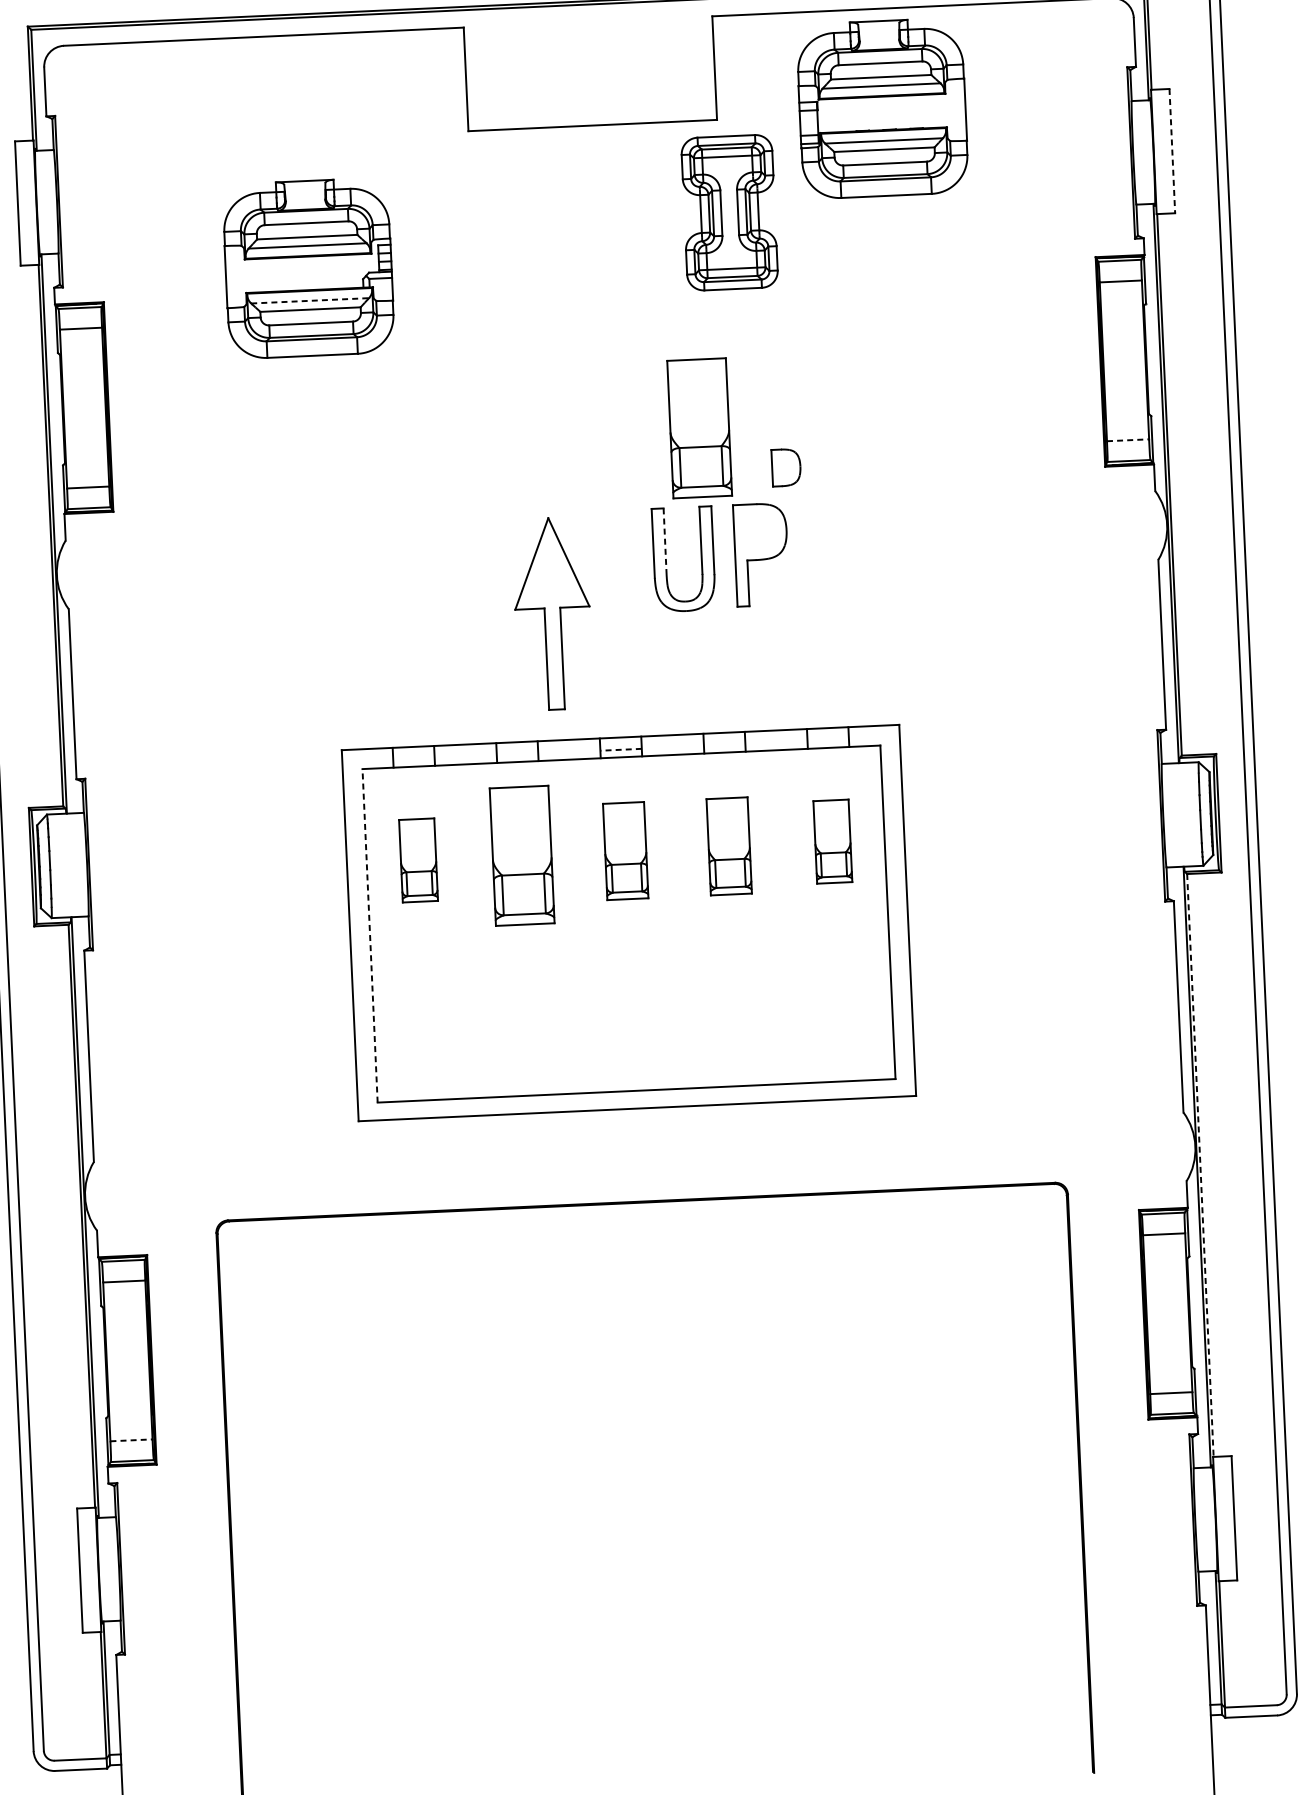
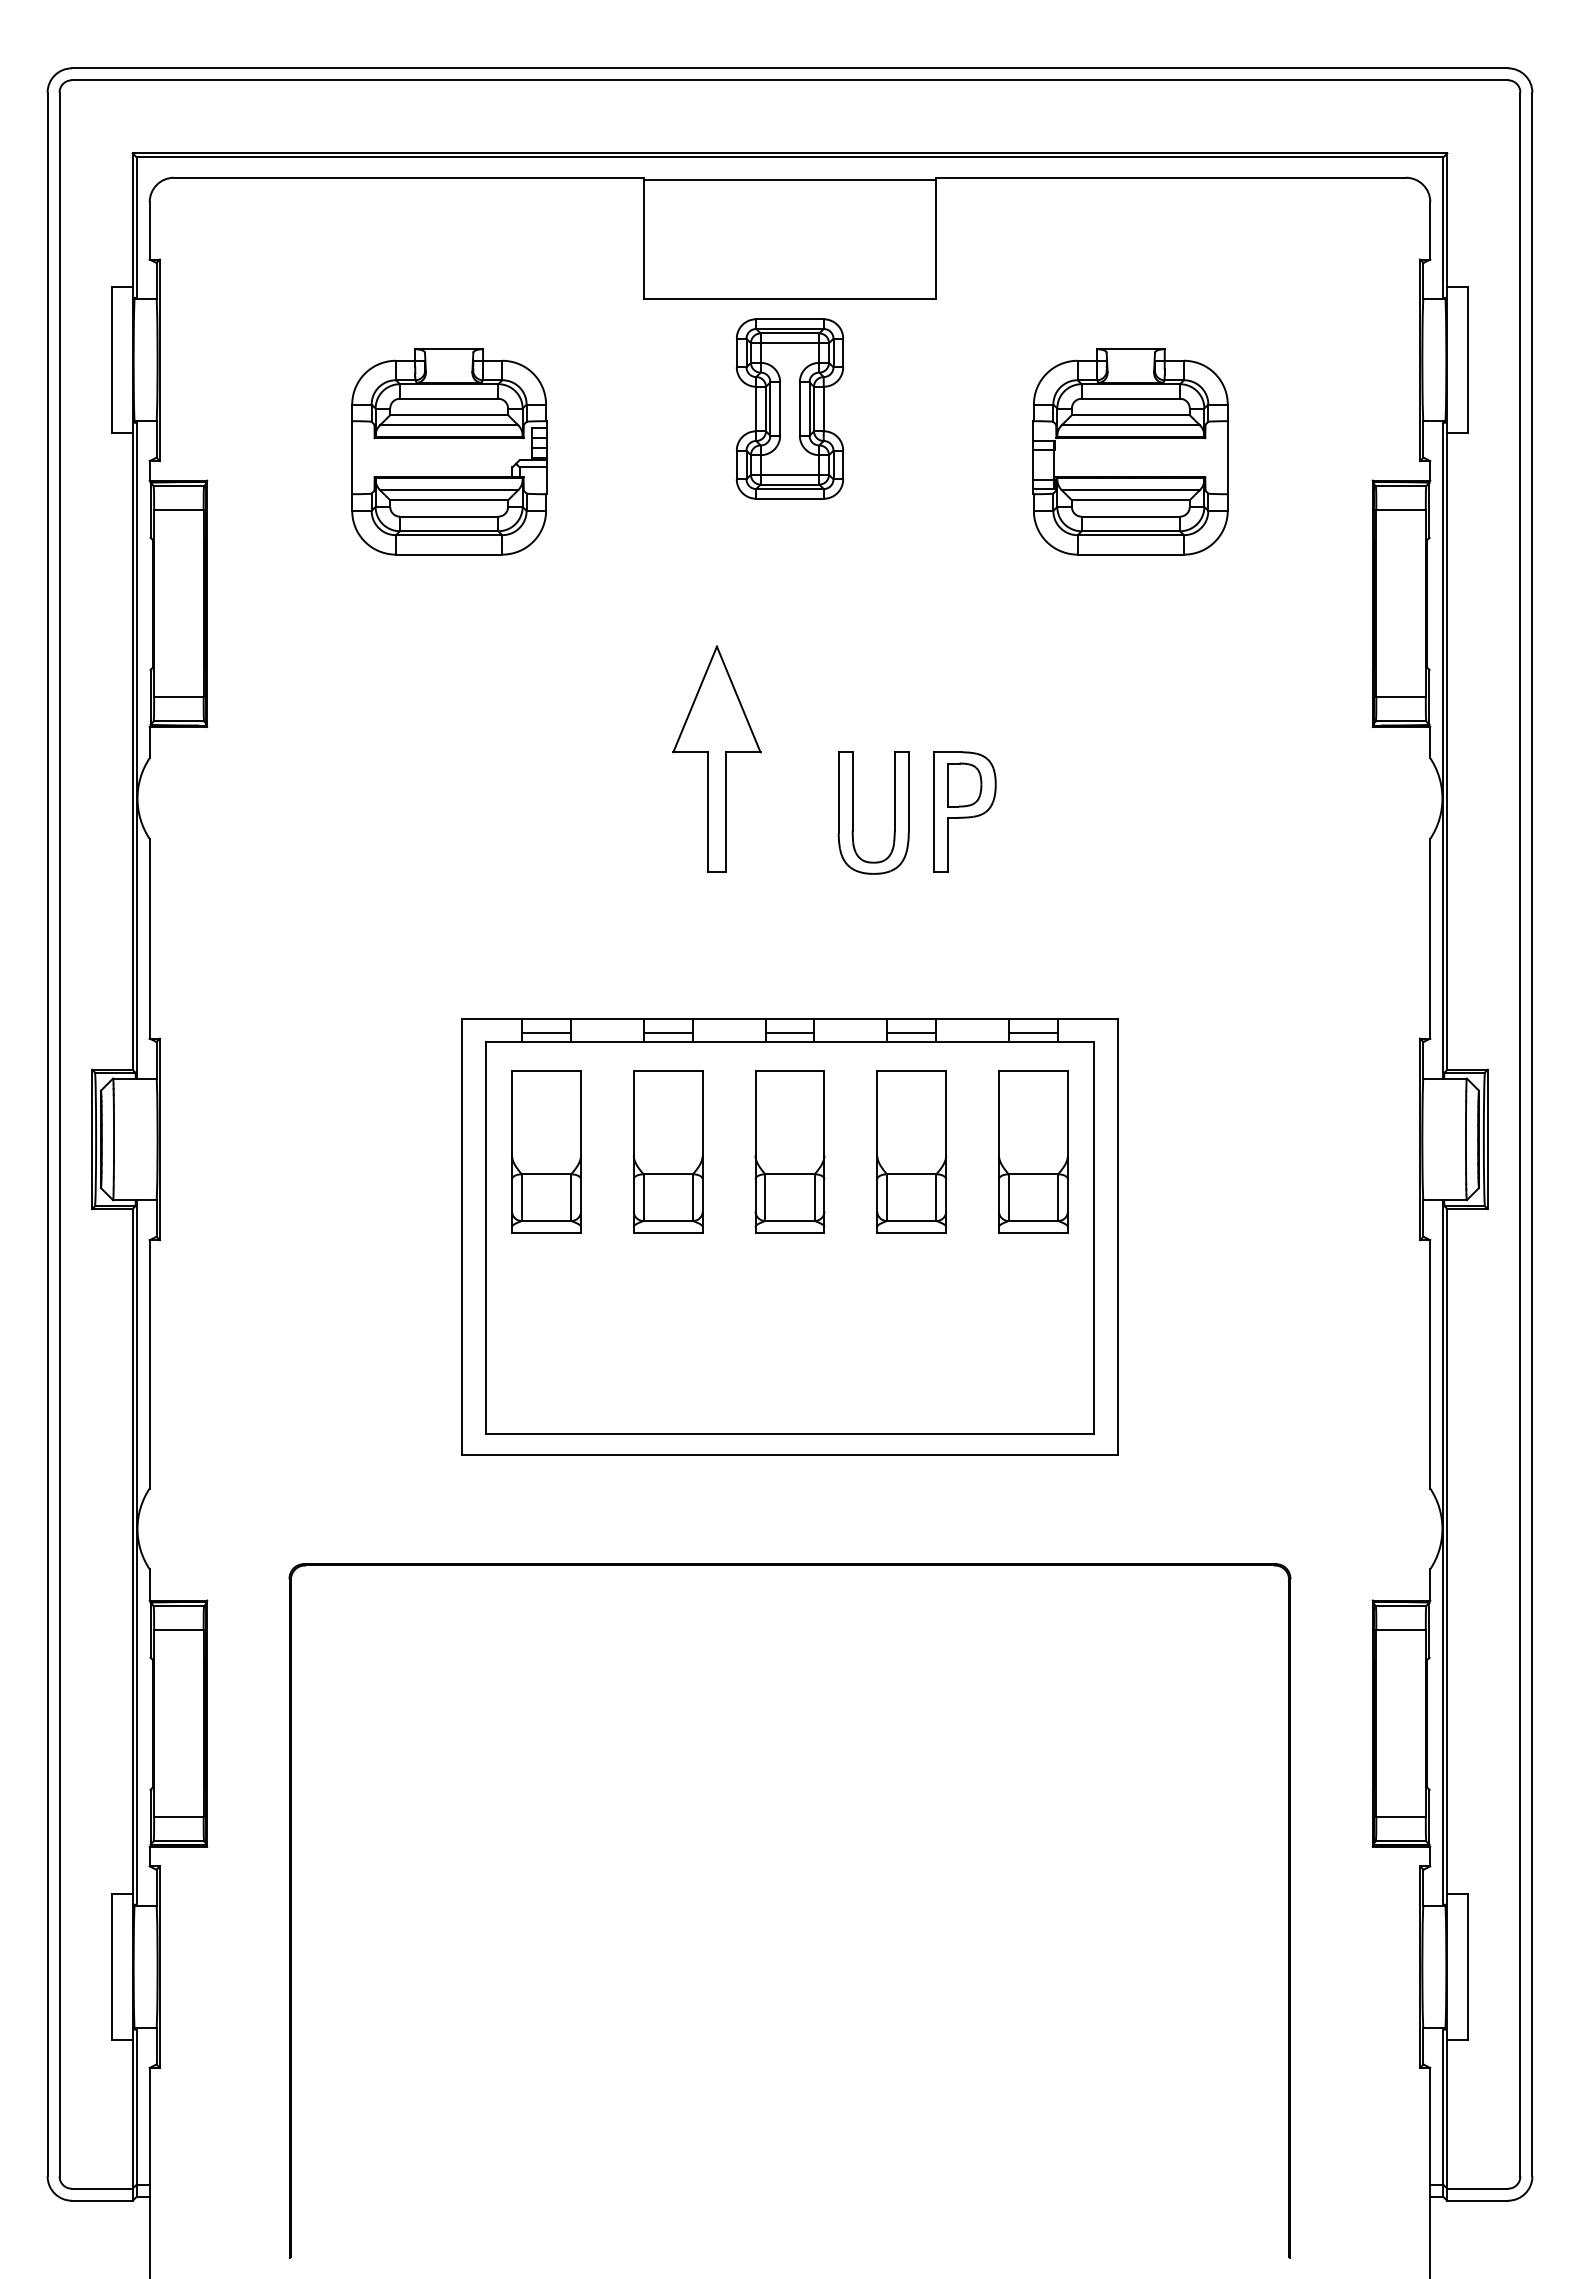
line: (587, 24) -> (789, 180), added
part: (882, 108) -> (1130, 451), moved
line: (1172, 151) -> (1468, 360), dashed -> solid
part: (729, 212) -> (789, 408), moved
line: (310, 300) -> (449, 489), dashed -> solid
part: (699, 427) -> (899, 659), removed
line: (1128, 440) -> (1401, 697), dashed -> solid
part: (786, 467) -> (964, 784), moved
line: (664, 540) -> (852, 790), dashed -> solid
part: (552, 613) -> (716, 758), moved
line: (828, 740) -> (1033, 1033), added
line: (724, 745) -> (911, 1033), added
line: (620, 750) -> (789, 1033), dashed -> solid
line: (516, 754) -> (667, 1033), added
line: (413, 759) -> (546, 1033), added
part: (832, 841) -> (1033, 1151), size x1.67
part: (729, 845) -> (911, 1151), size x1.43
part: (625, 850) -> (789, 1151), size x1.43
part: (418, 859) -> (546, 1151), size x1.67
line: (369, 935) -> (485, 1237), dashed -> solid
line: (1200, 1165) -> (1447, 1551), dashed -> solid
line: (131, 1440) -> (178, 1817), dashed -> solid

